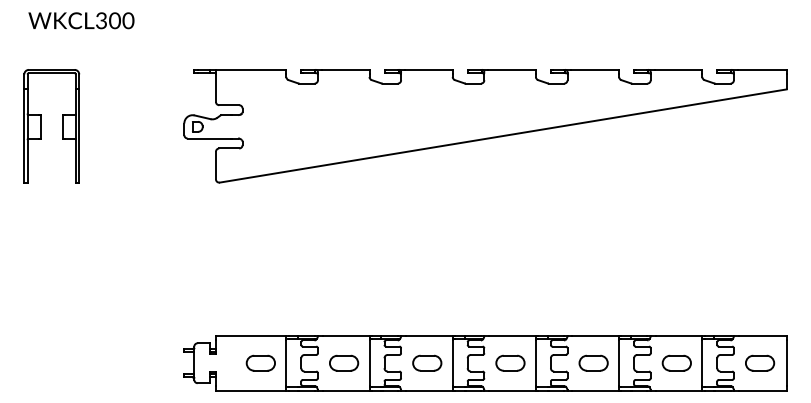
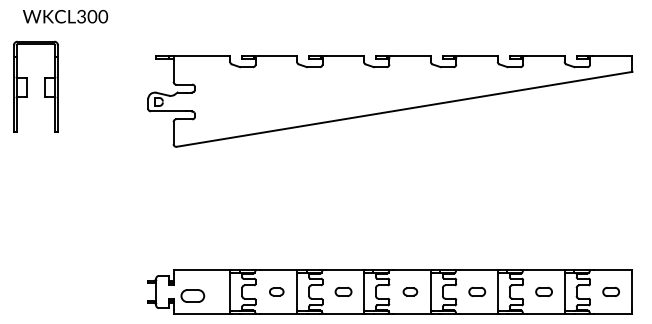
part: (41, 126) -> (27, 87), moved
part: (260, 362) -> (192, 295), moved
part: (344, 362) -> (276, 291), size x0.6
part: (427, 362) -> (343, 291), size x0.7
part: (510, 362) -> (410, 291), size x0.6
part: (593, 362) -> (477, 291), size x0.7
part: (676, 362) -> (543, 291), size x0.7
part: (760, 362) -> (611, 291), size x0.7

